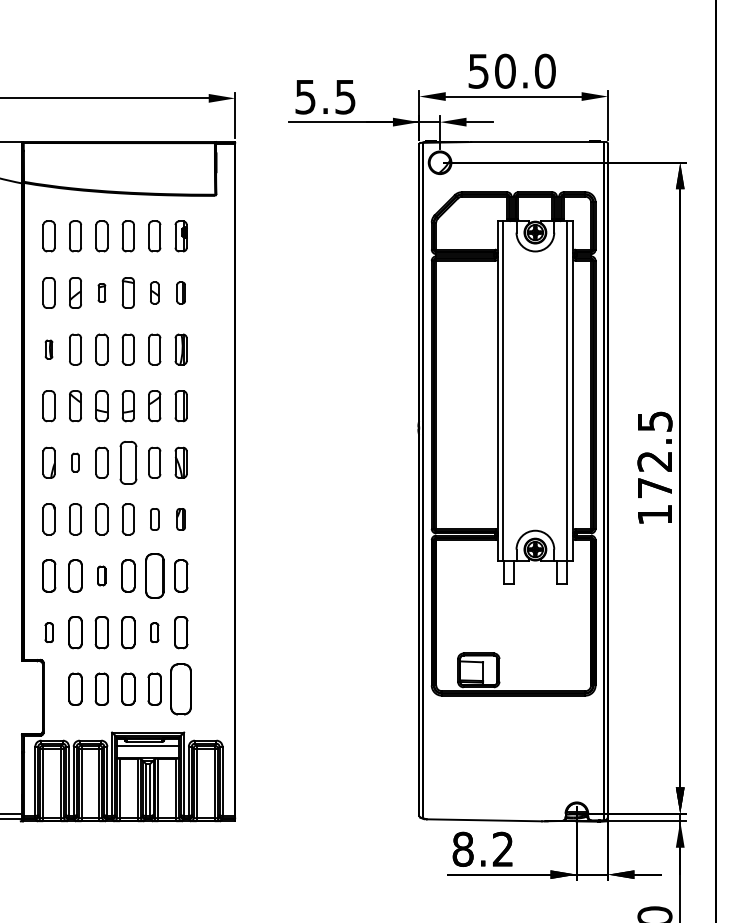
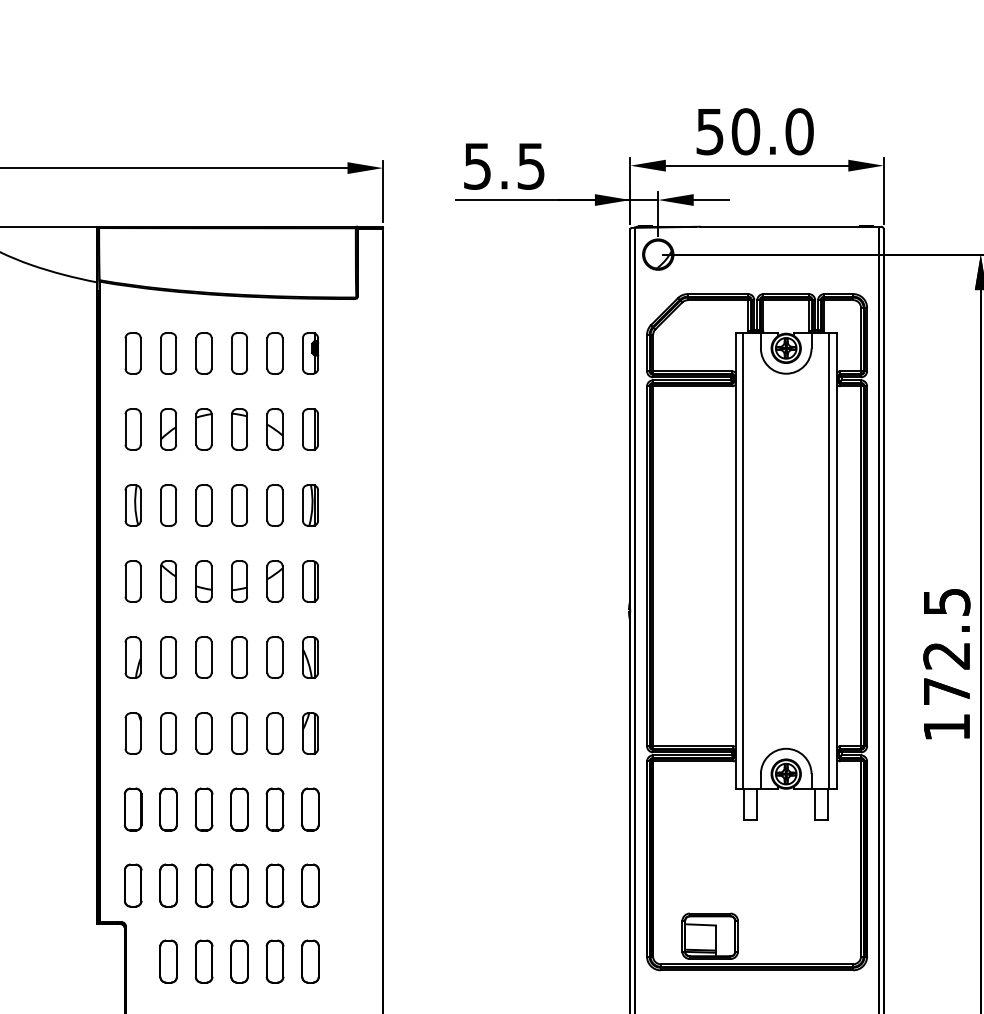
part: (101, 292) -> (203, 428), size x1.67
part: (154, 292) -> (274, 428), size x1.43
part: (180, 292) -> (309, 428), size x1.43
part: (48, 349) -> (132, 505), size x1.67
part: (75, 462) -> (168, 657), size x1.67
part: (127, 462) -> (238, 657), size x0.71
part: (154, 519) -> (274, 733), size x1.43
part: (180, 519) -> (309, 733), size x1.43
part: (101, 575) -> (203, 808), size x1.67
part: (154, 575) -> (274, 808), size x0.71
part: (49, 632) -> (133, 885), size x1.67
part: (154, 632) -> (274, 885), size x1.67
part: (181, 688) -> (310, 960), size x0.62

